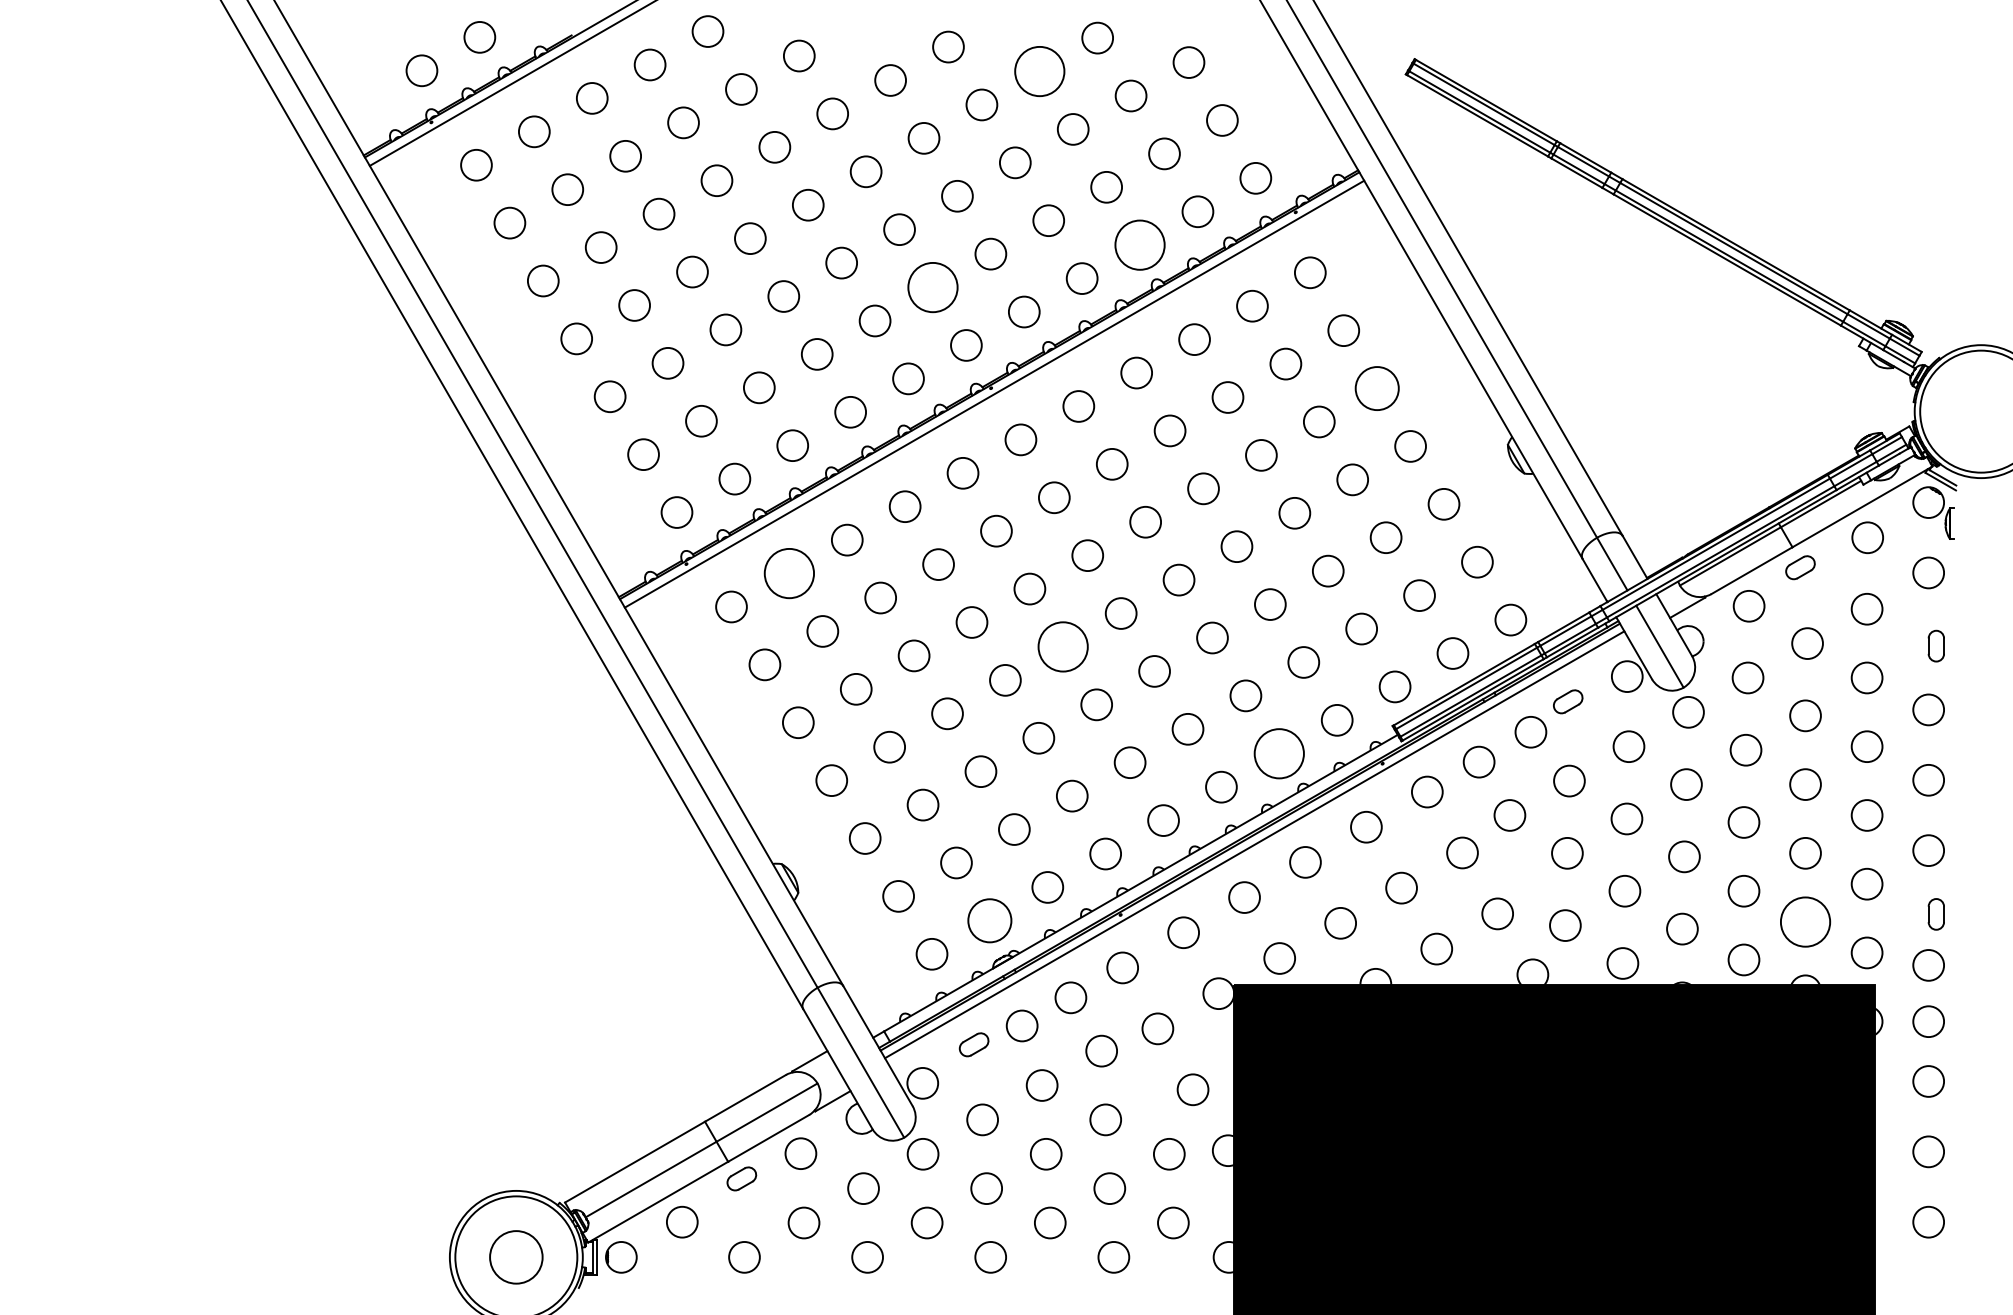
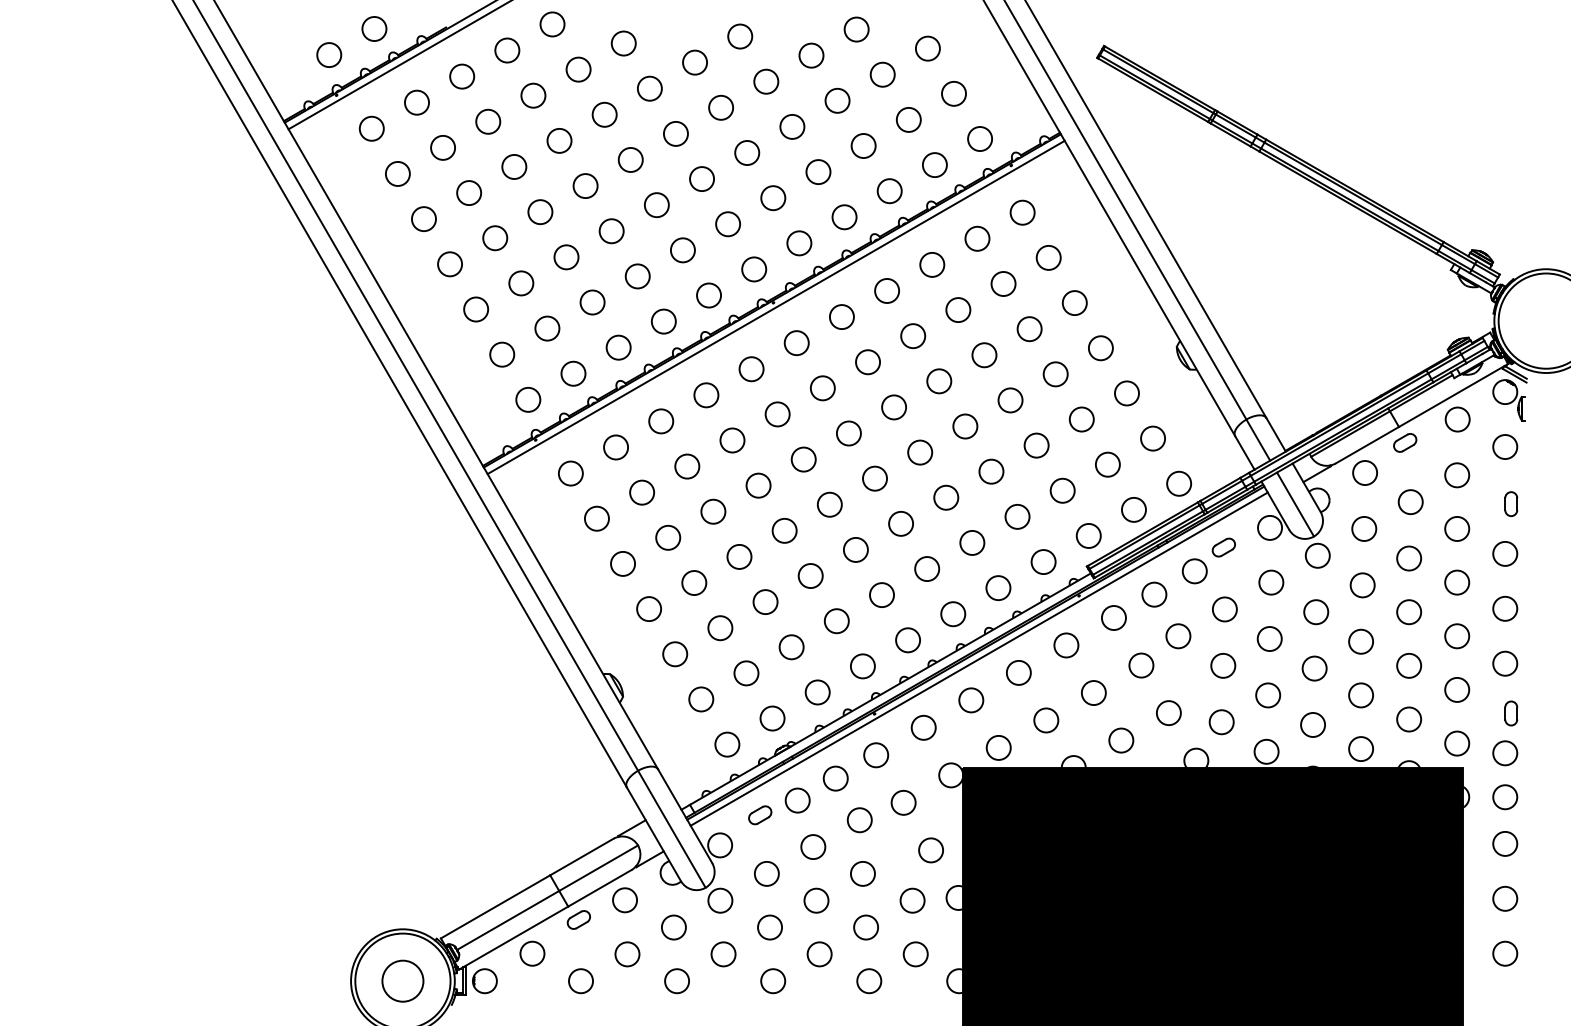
circle: (1039, 71) -> (811, 55), size x0.62
circle: (1139, 244) -> (889, 190), size x0.62
circle: (932, 287) -> (727, 224), size x0.62
circle: (1376, 388) -> (1074, 303), size x0.71
circle: (789, 573) -> (616, 447), size x0.62
circle: (1063, 646) -> (829, 504), size x0.62
circle: (1278, 753) -> (997, 587), size x0.62
circle: (989, 920) -> (772, 718), size x0.71
circle: (1805, 921) -> (1409, 719), size x0.62

